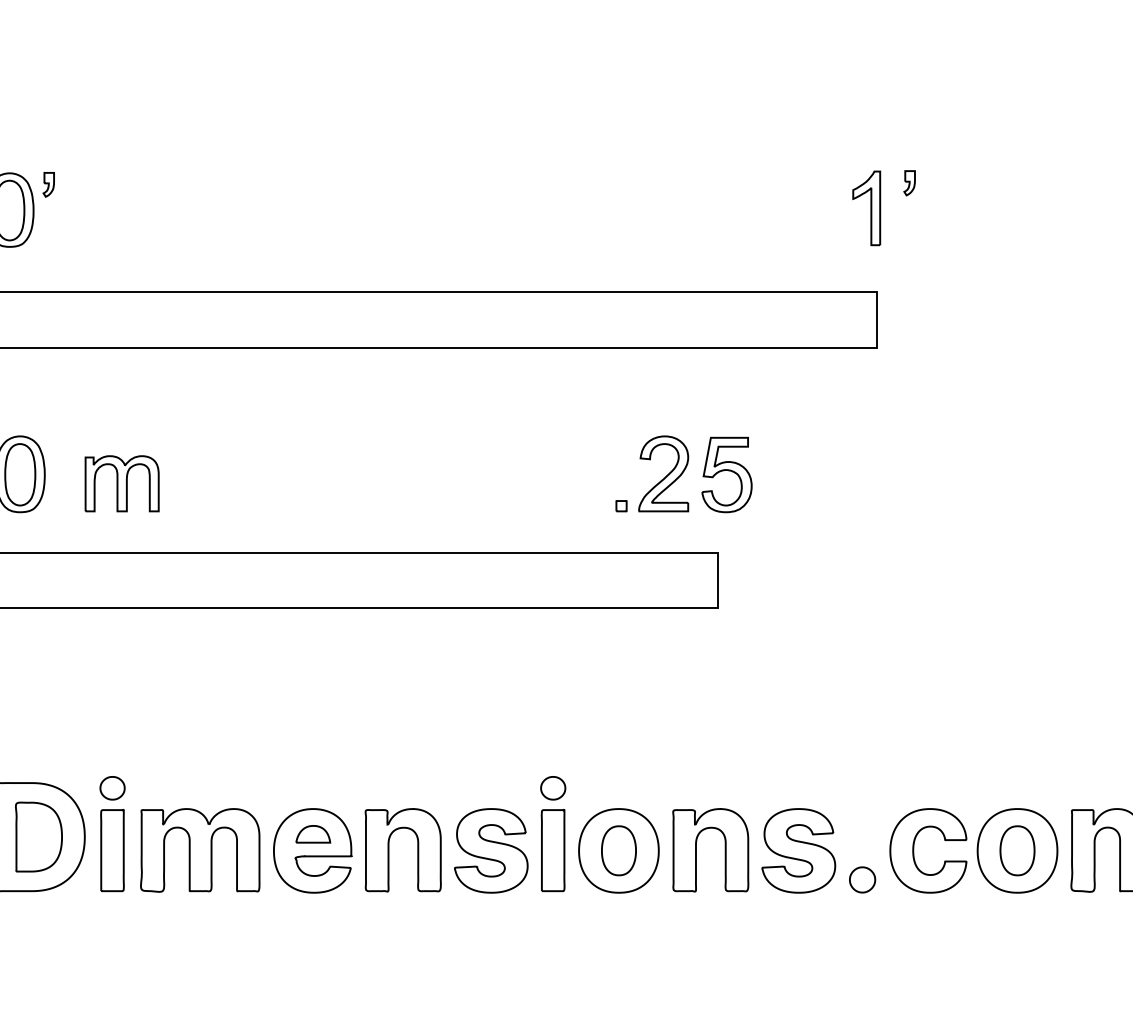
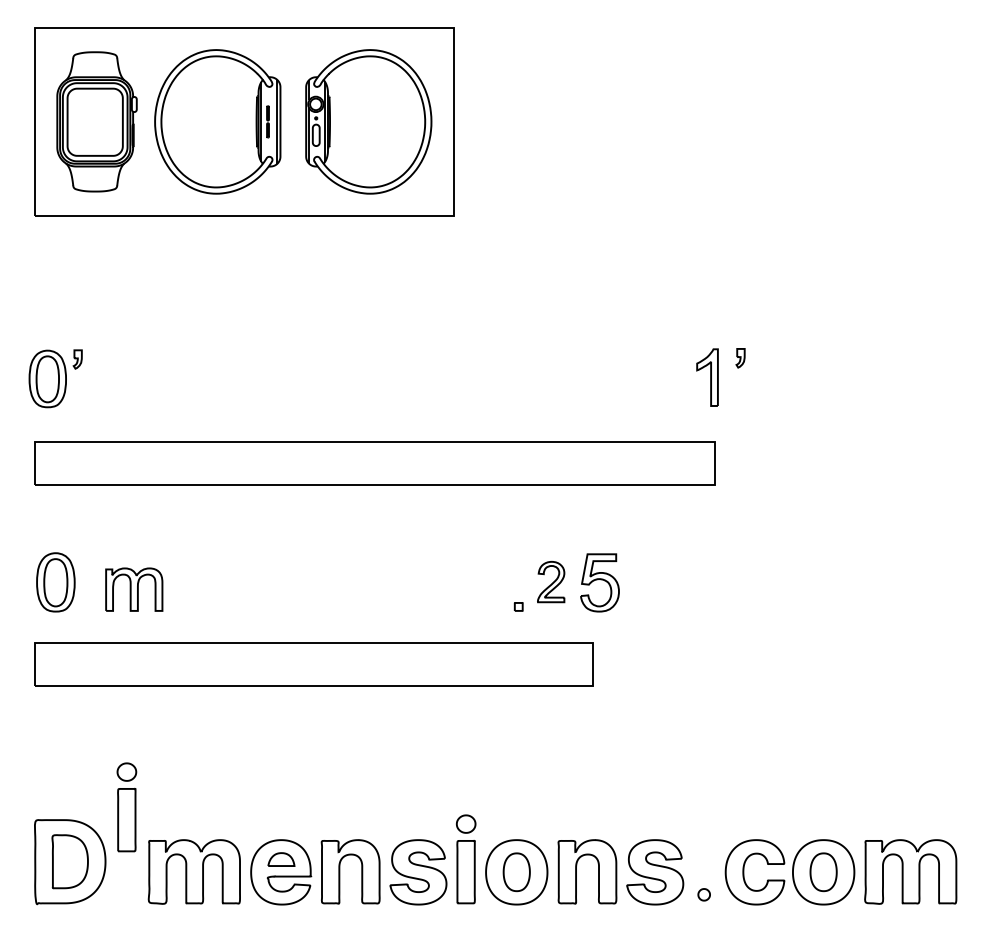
part: (662, 473) -> (550, 581), size x0.7
part: (112, 834) -> (126, 807), moved
part: (861, 879) -> (703, 894), size x0.6

